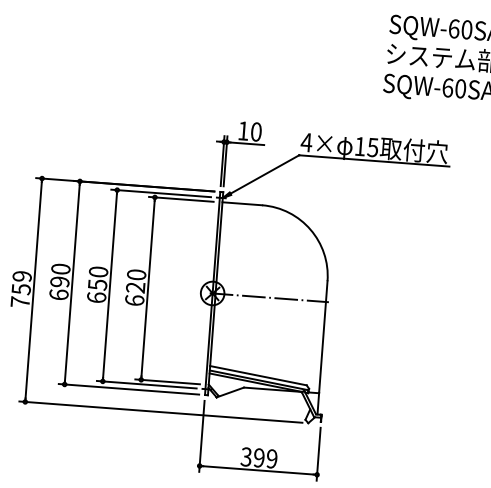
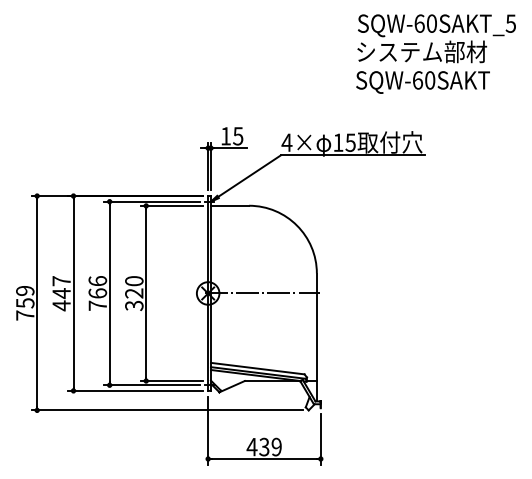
text: (256, 132) -> (238, 136), 10 -> 15
text: (59, 282) -> (61, 293), 690 -> 447
text: (97, 284) -> (97, 293), 650 -> 766
text: (134, 300) -> (134, 305), 620 -> 320
text: (252, 456) -> (257, 446), 399 -> 439

